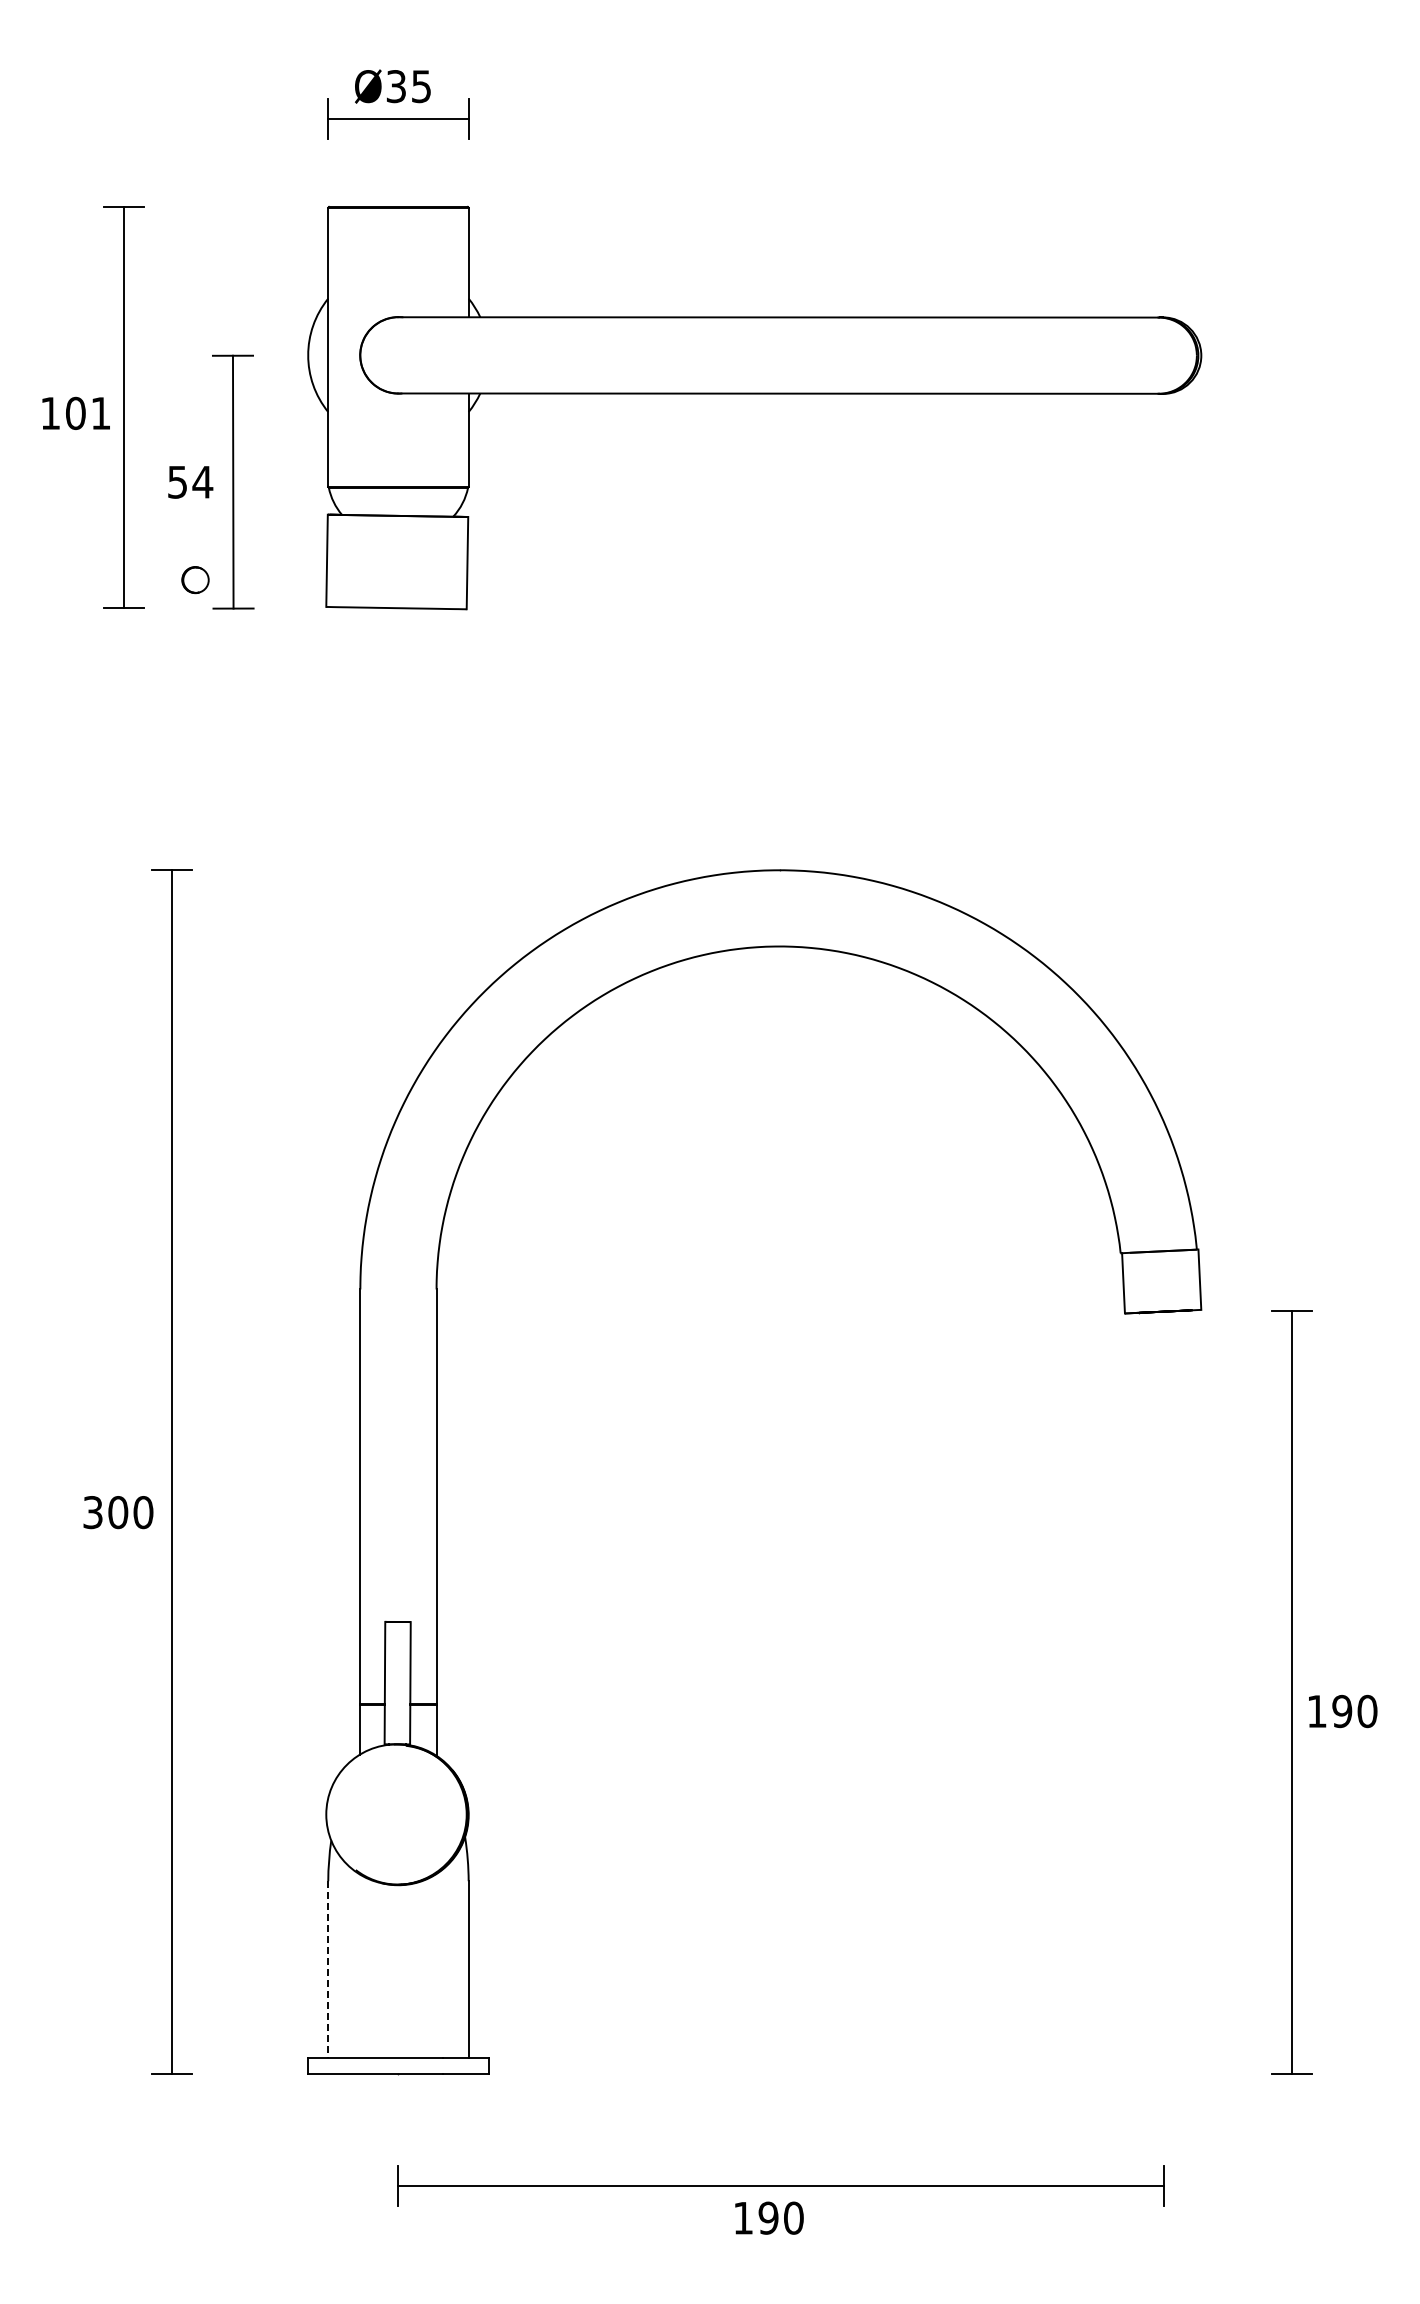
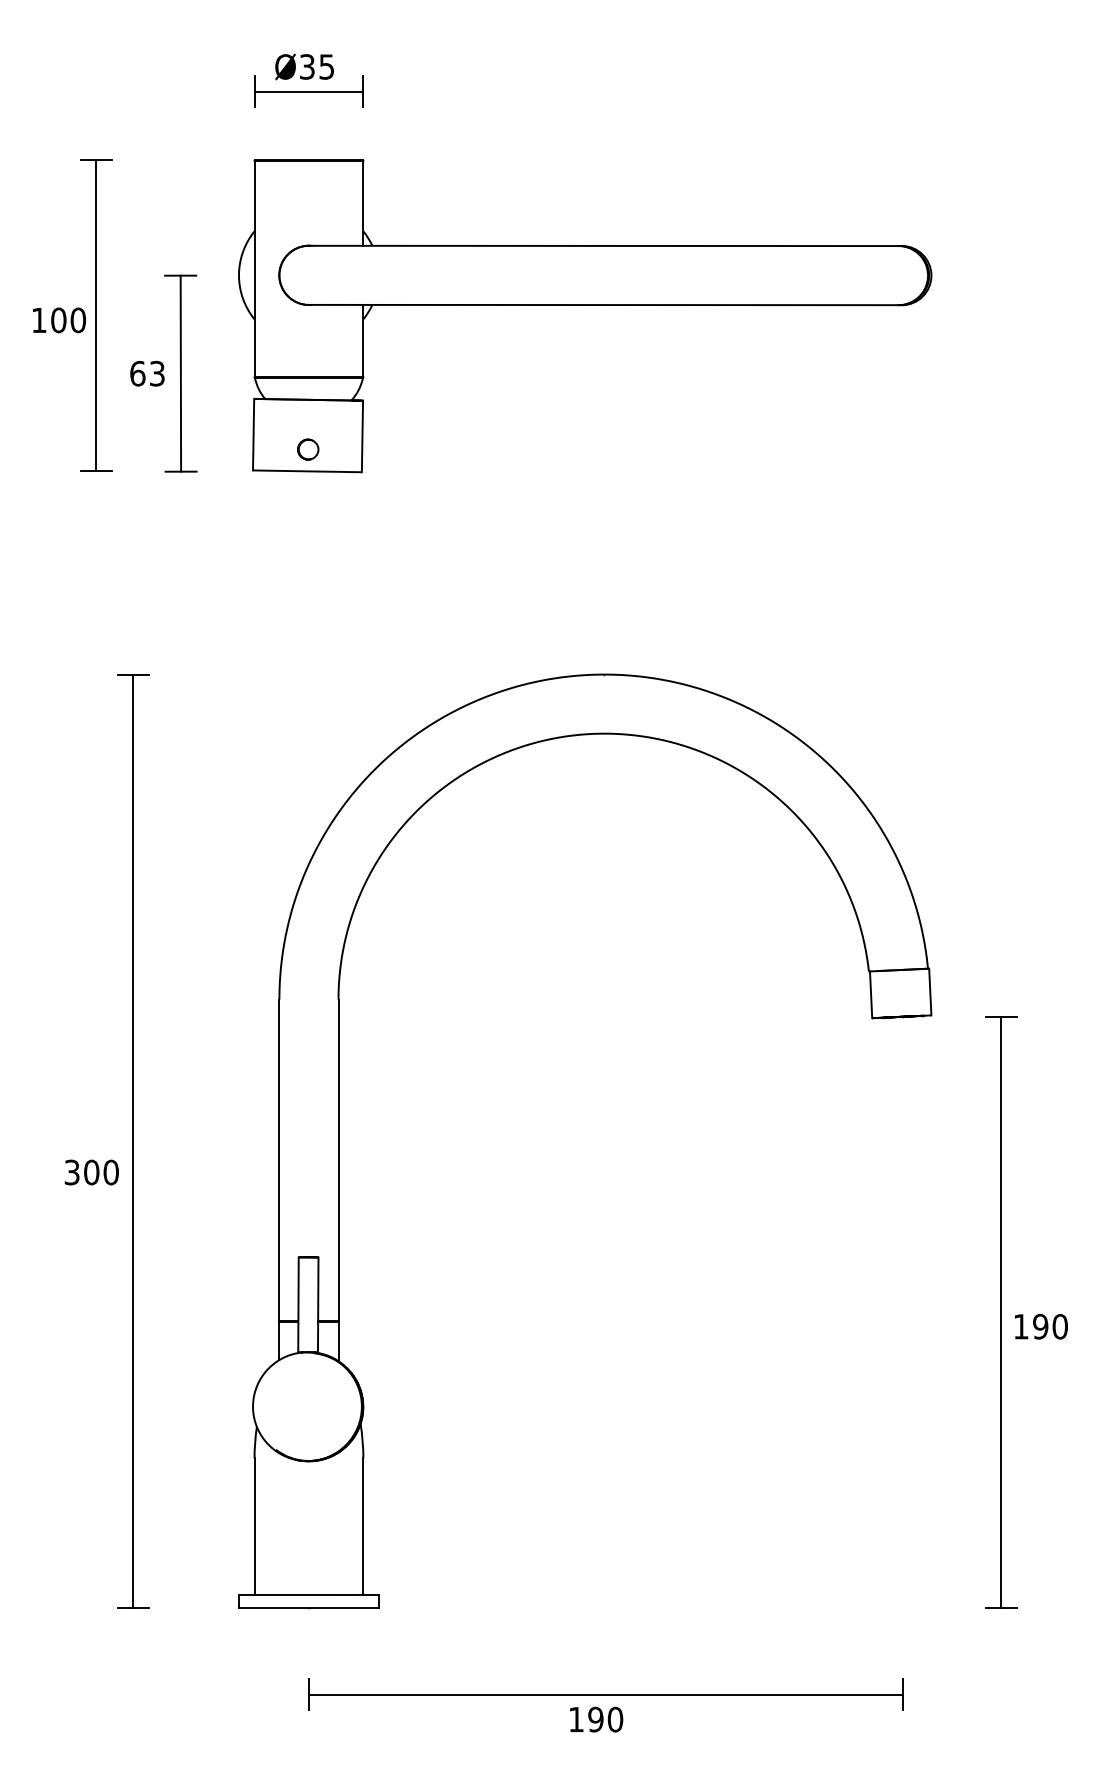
text: (100, 412) -> (77, 319), 101 -> 100
text: (190, 481) -> (147, 373), 54 -> 63
part: (195, 580) -> (308, 449), moved
line: (328, 1969) -> (254, 1526), dashed -> solid

